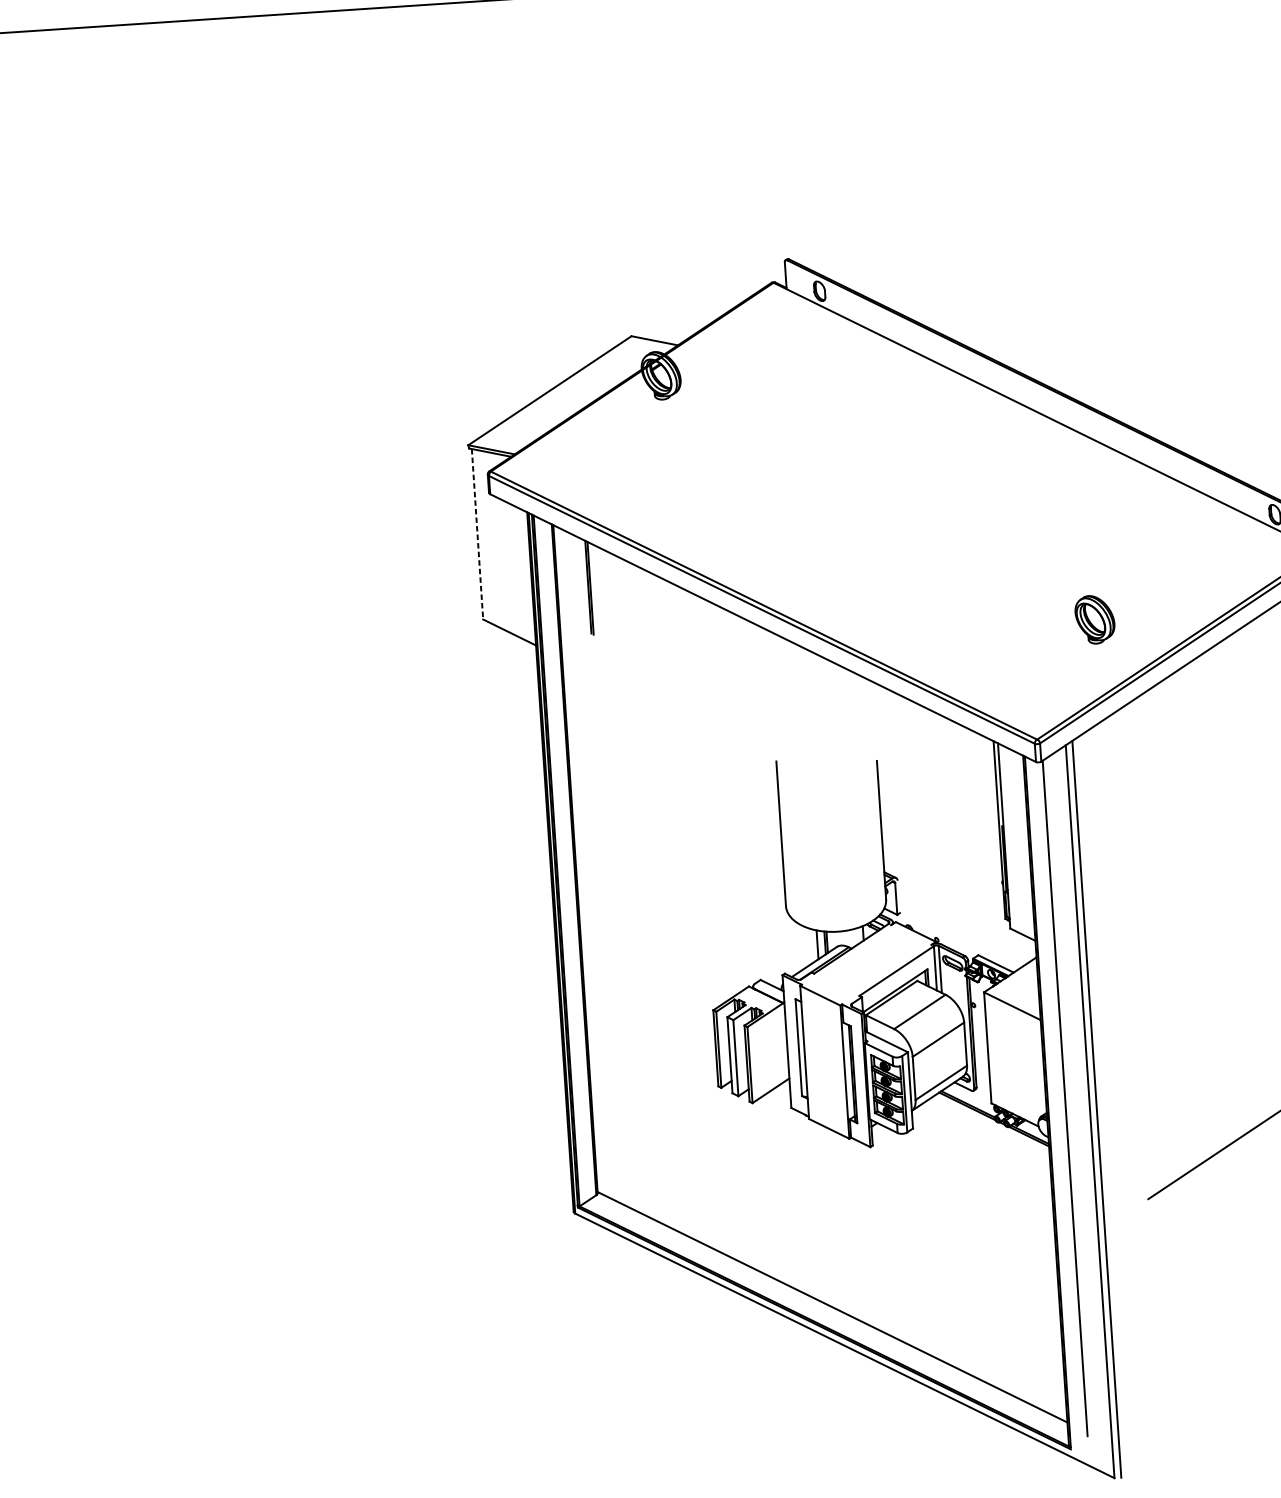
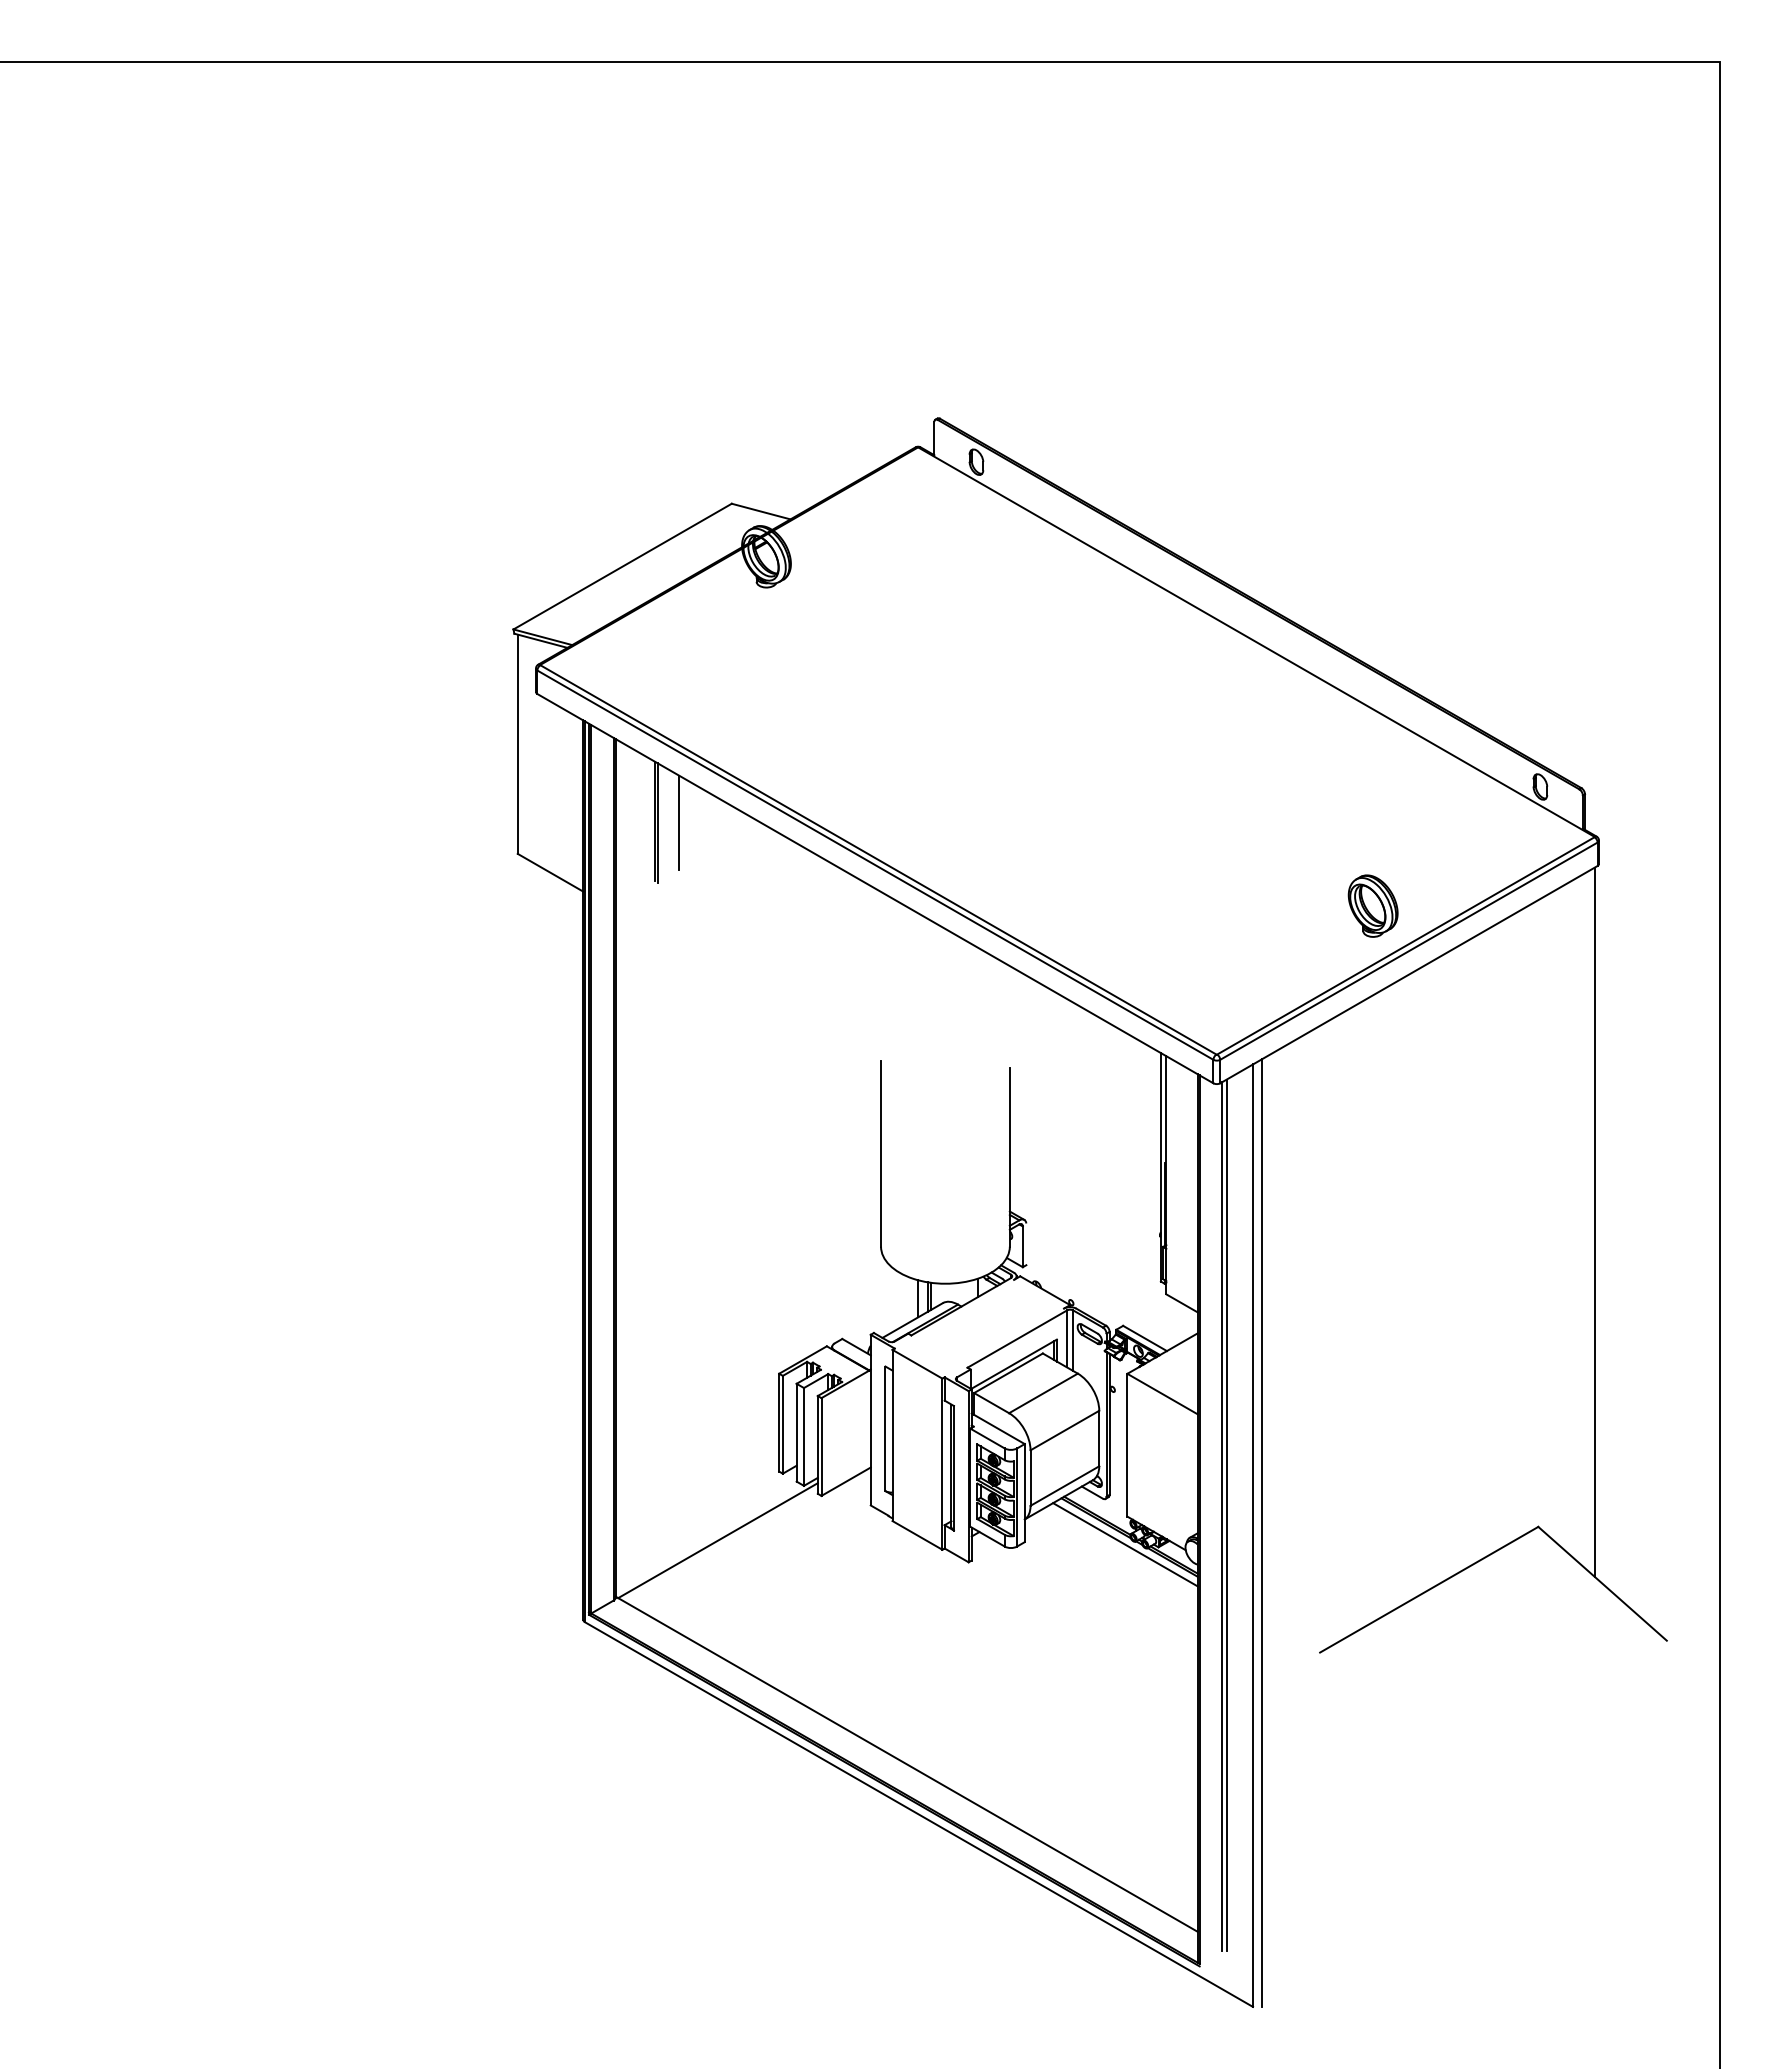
line: (477, 534) -> (517, 744), dashed -> solid
line: (607, 586) -> (679, 822), added
part: (1094, 619) -> (1372, 905), moved
line: (1068, 1096) -> (1226, 1514), added
line: (991, 1125) -> (1125, 1544), added
line: (673, 1143) -> (717, 1540), added

